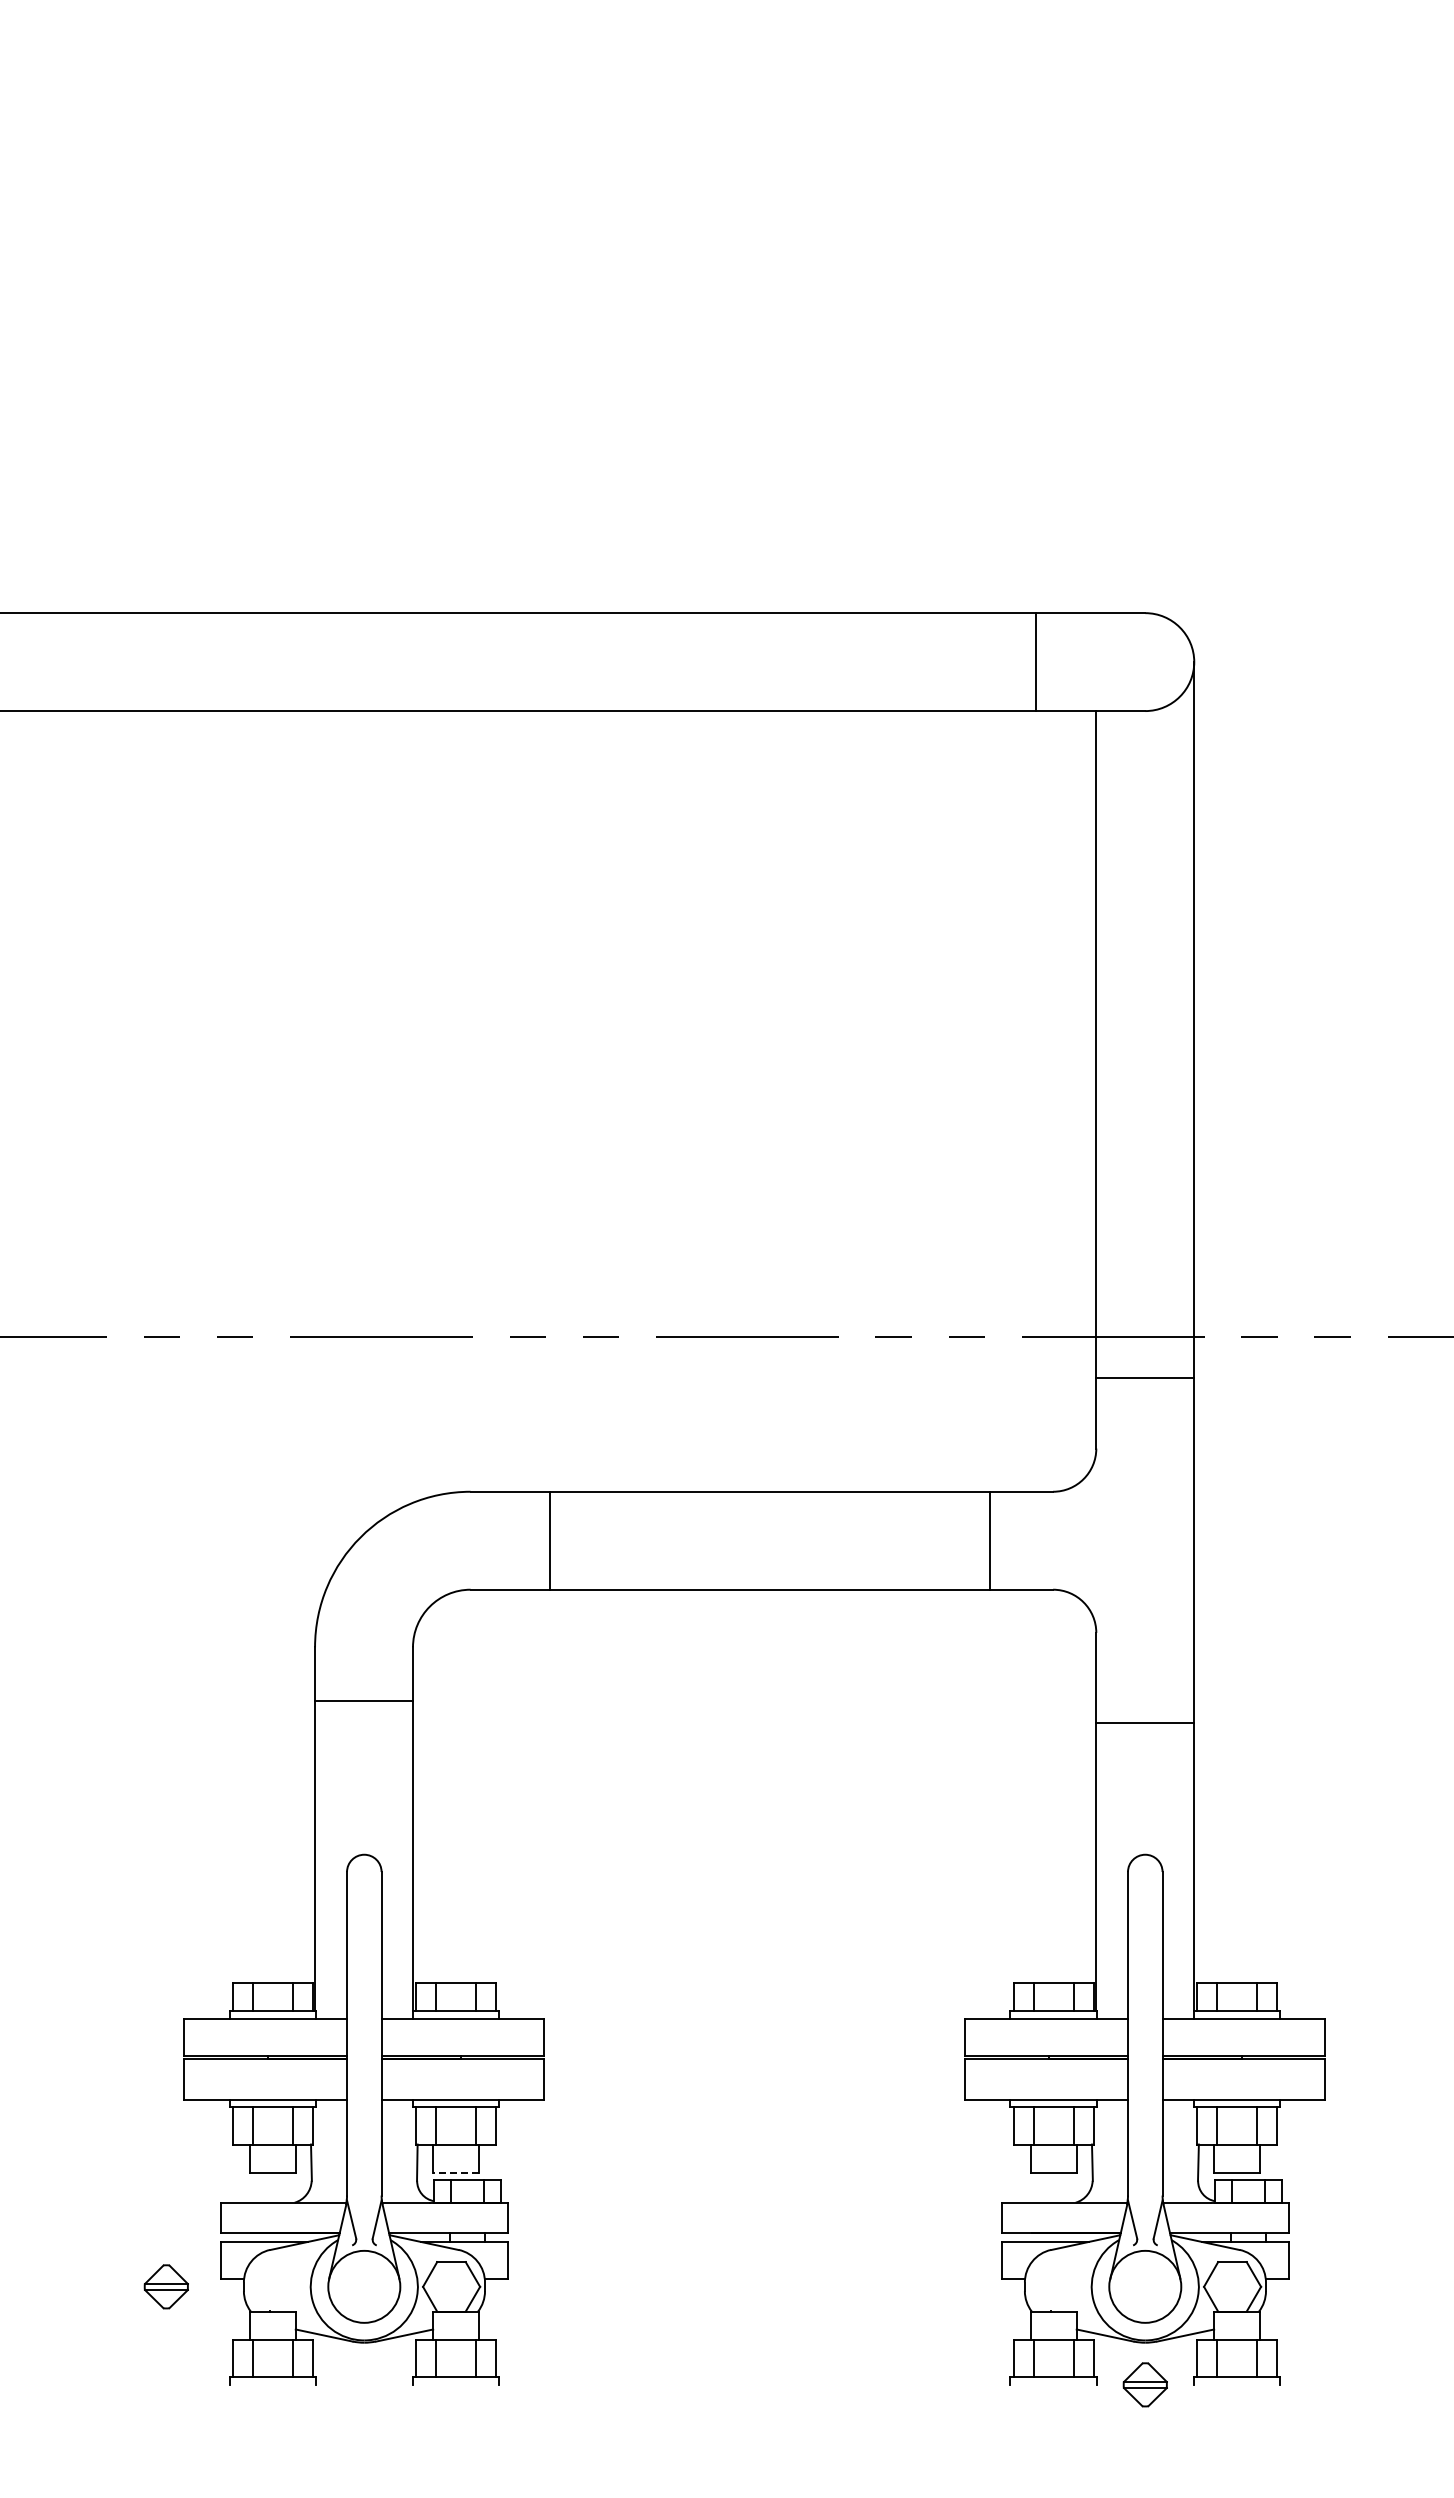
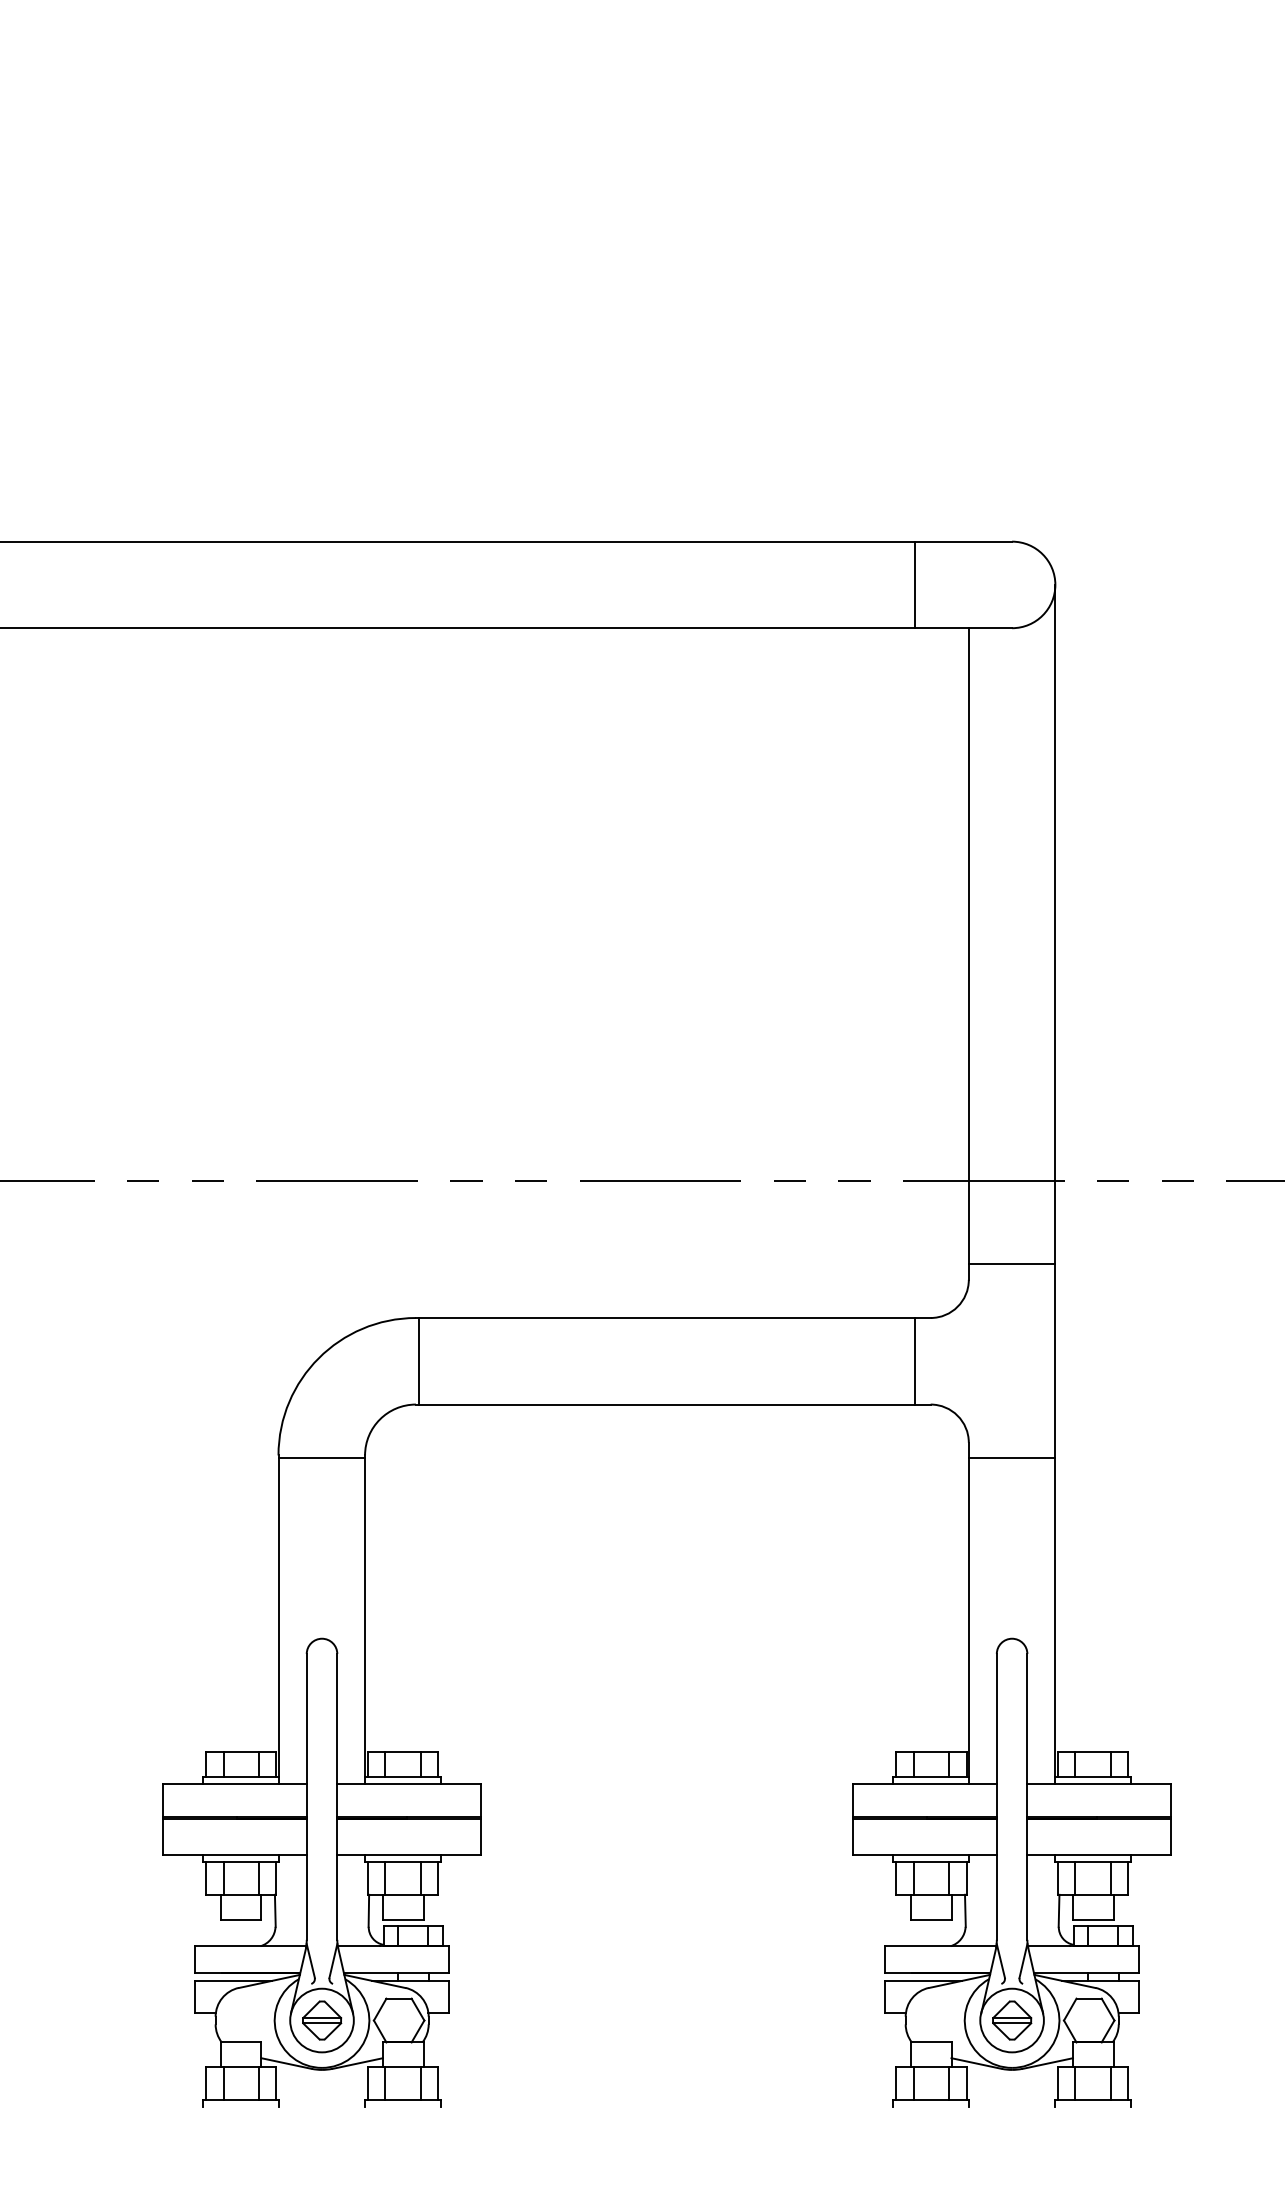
line: (1145, 1377) -> (1012, 1263), moved
line: (549, 1540) -> (418, 1361), moved
line: (989, 1540) -> (915, 1361), moved
line: (364, 1700) -> (322, 1458), moved
line: (1145, 1722) -> (1012, 1458), moved
line: (455, 2172) -> (402, 1919), dashed -> solid
part: (165, 2286) -> (321, 2020), moved
part: (1144, 2384) -> (1011, 2020), moved

